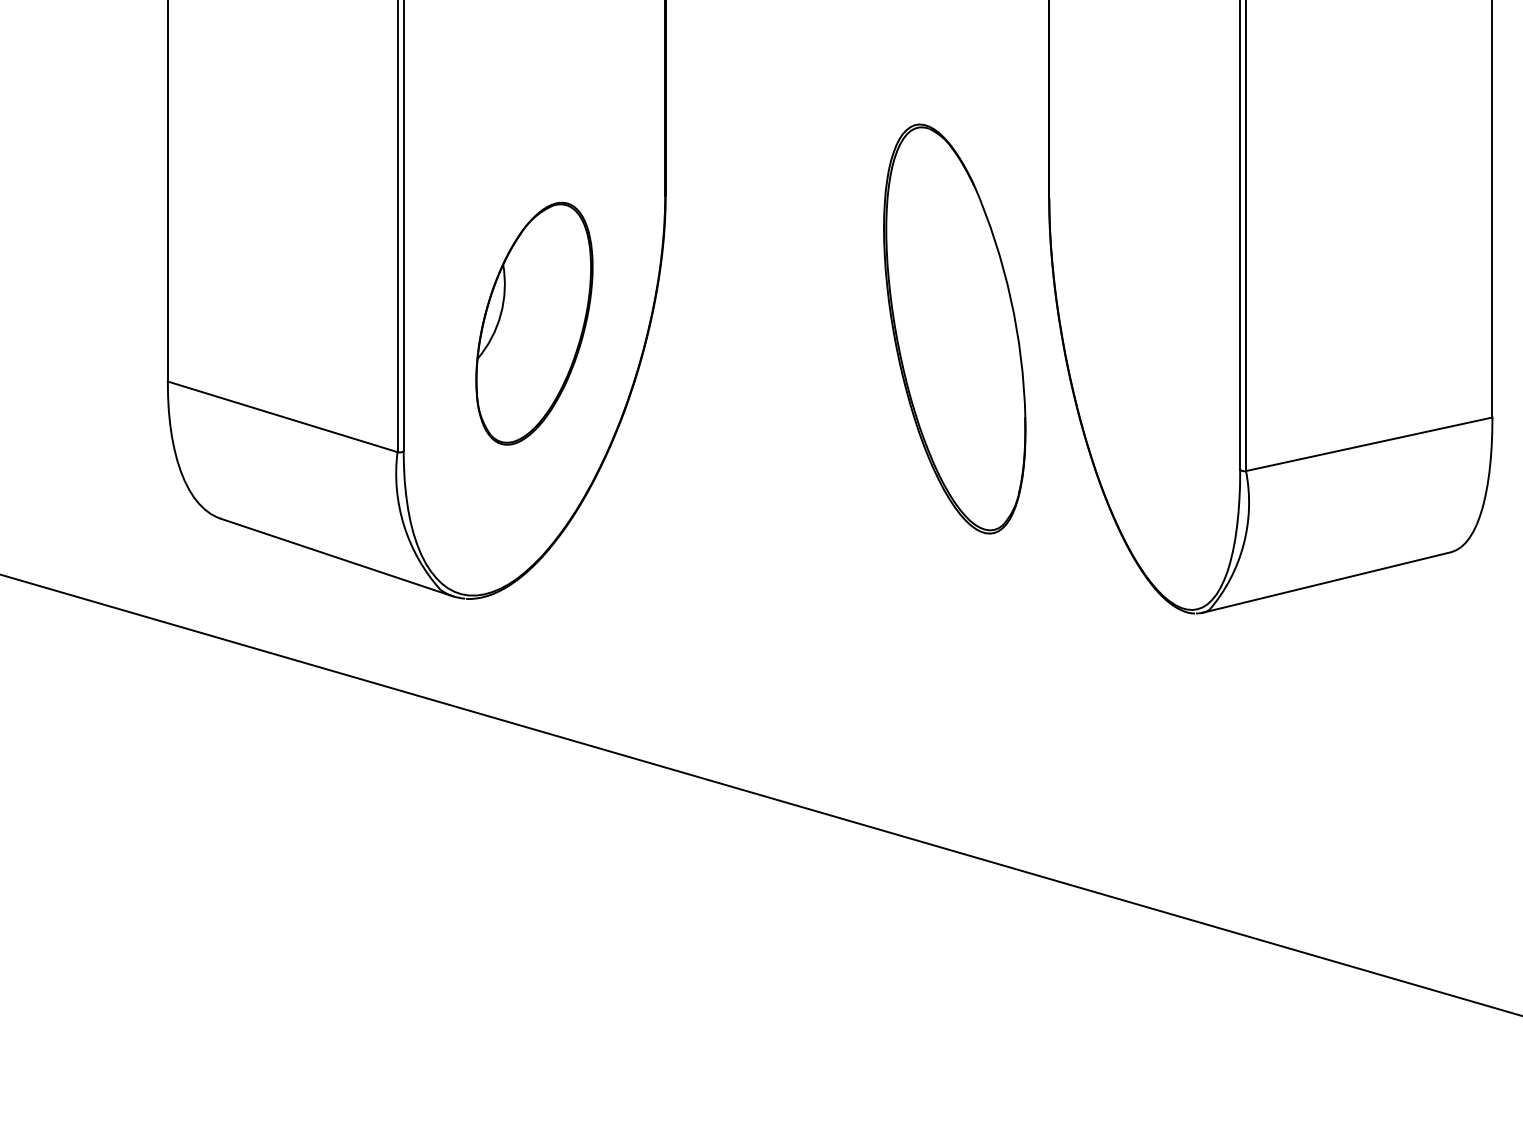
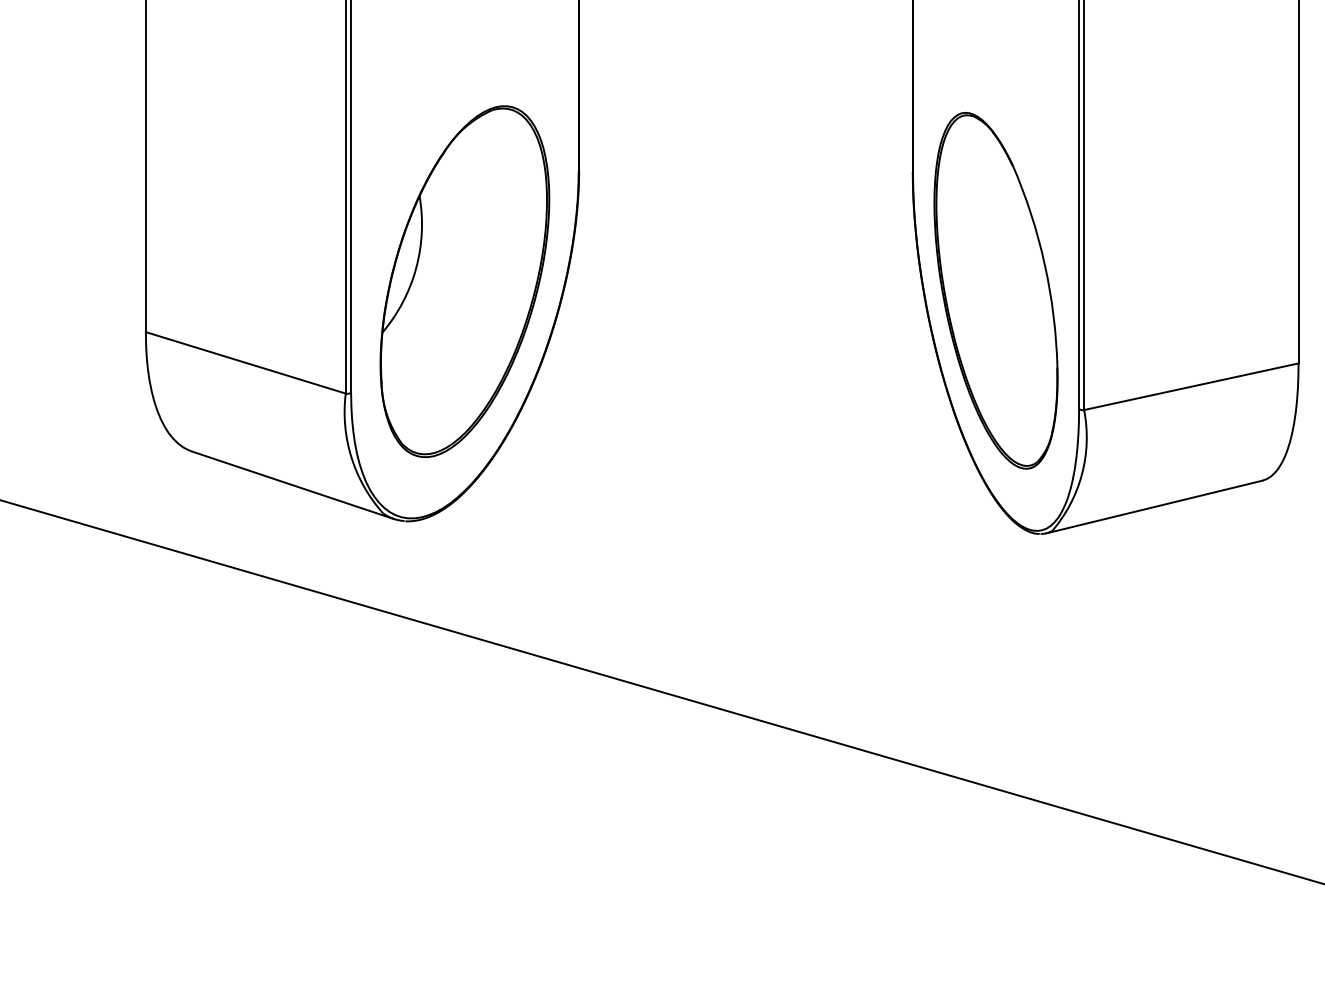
part: (534, 323) -> (464, 281), size x1.67
part: (954, 328) -> (995, 290), moved

